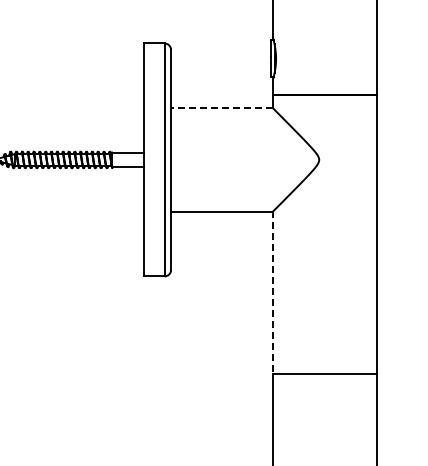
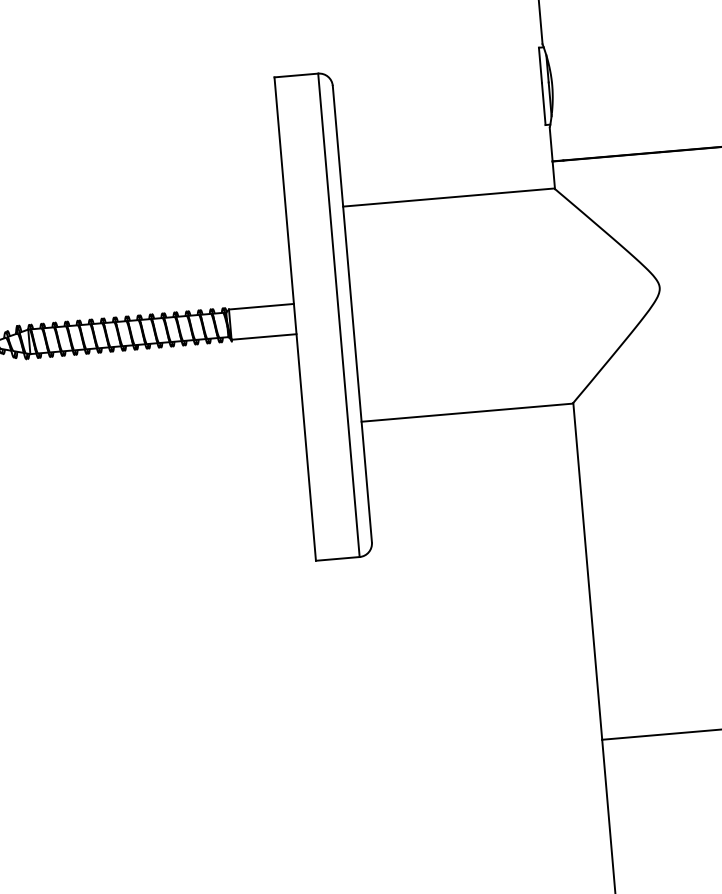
line: (221, 108) -> (447, 198), dashed -> solid
line: (273, 293) -> (588, 573), dashed -> solid

